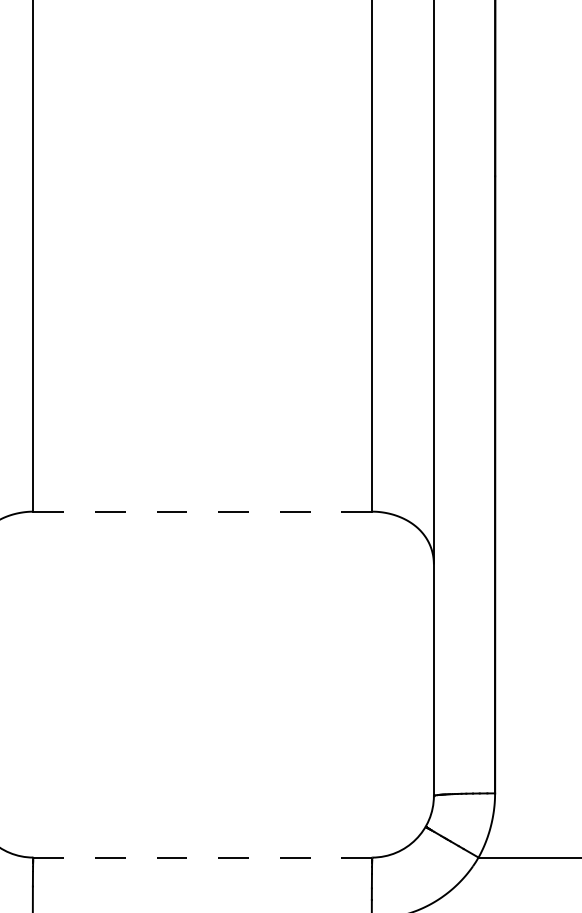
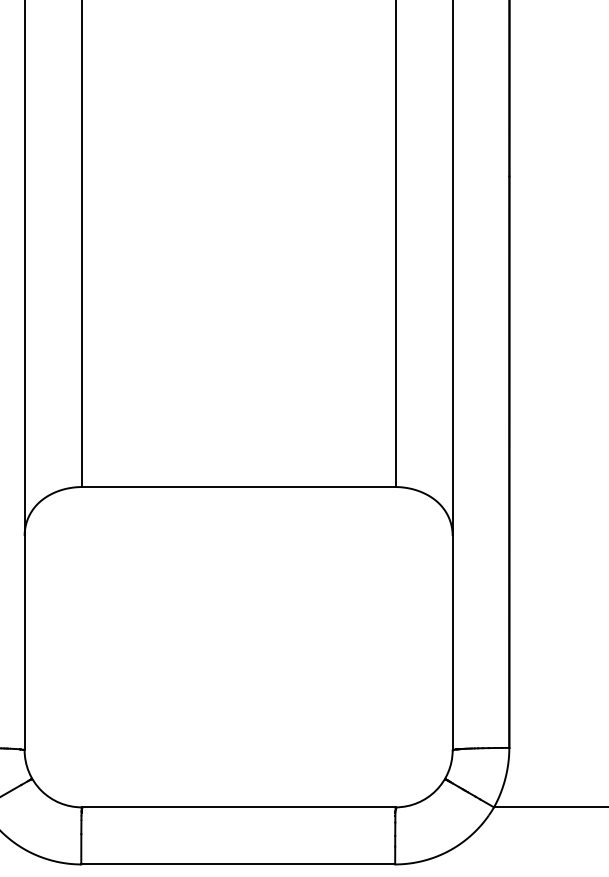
line: (202, 512) -> (238, 487), dashed -> solid
line: (202, 857) -> (238, 807), dashed -> solid

